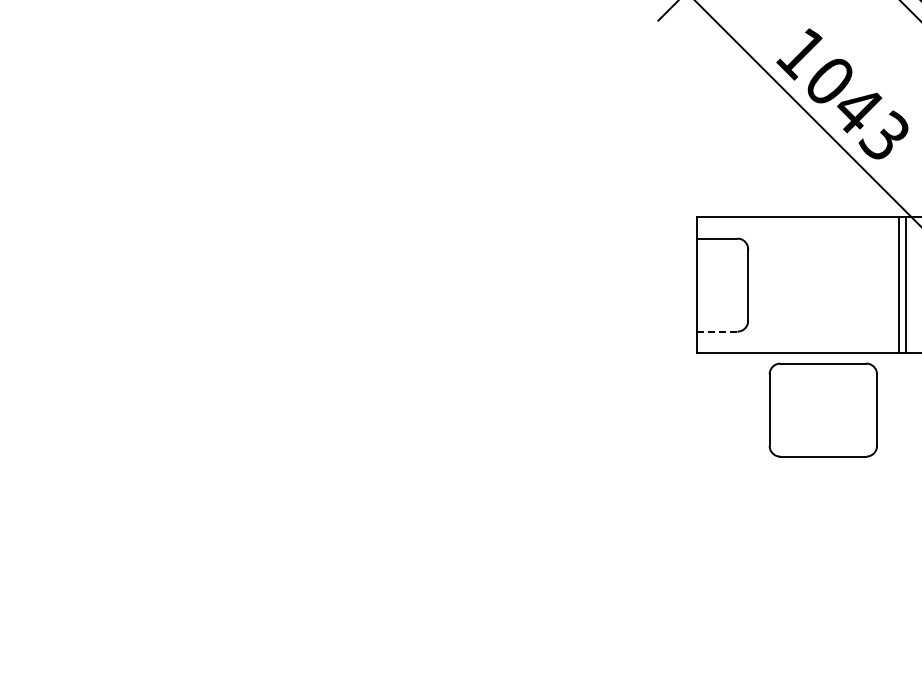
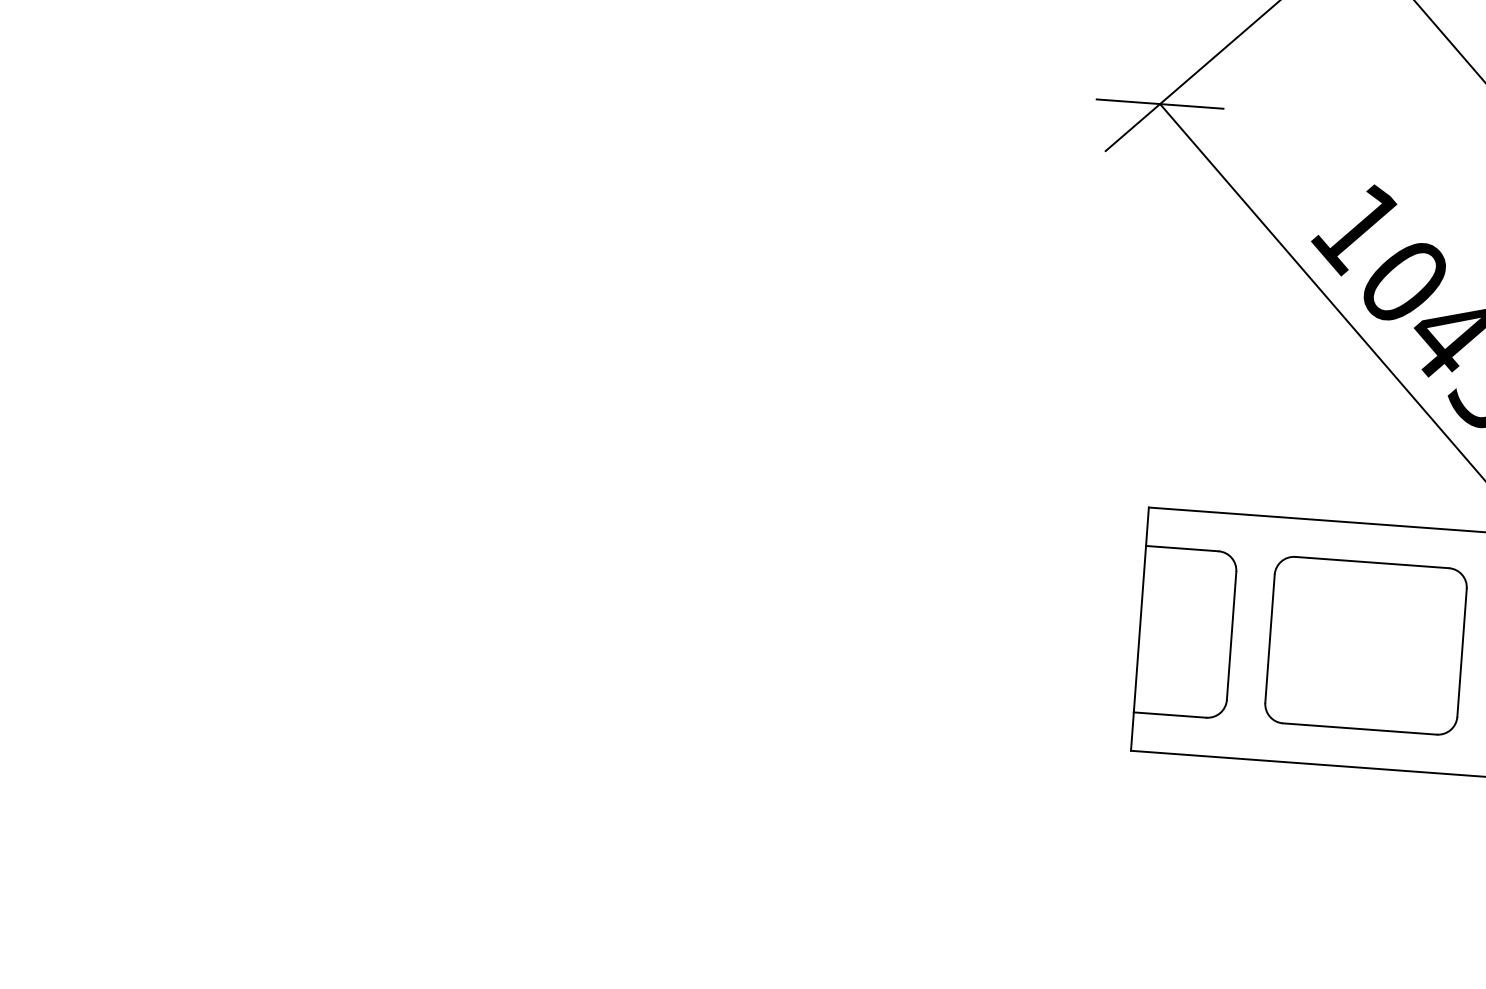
line: (716, 331) -> (1168, 714), dashed -> solid
part: (822, 409) -> (1364, 644), moved

